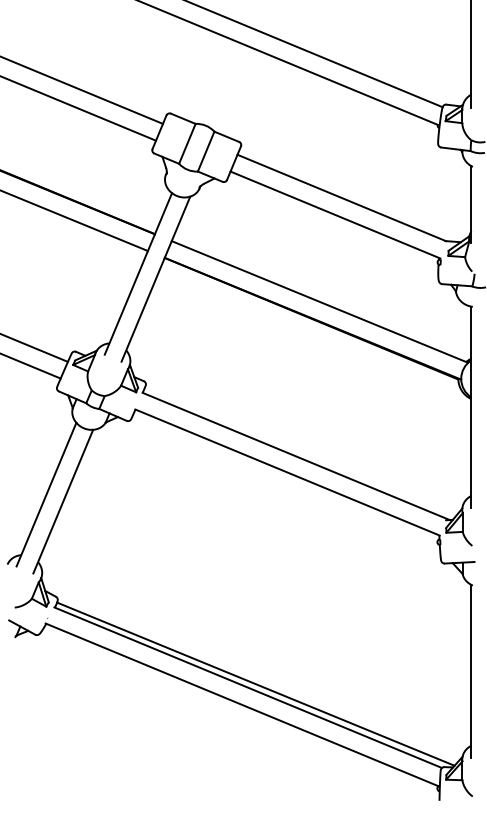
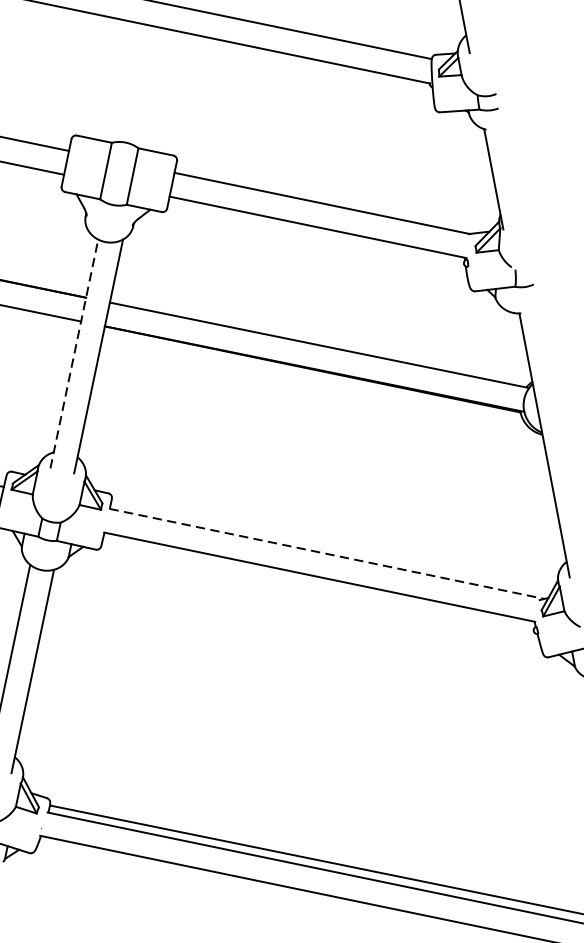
line: (138, 273) -> (74, 353), solid -> dashed
line: (296, 456) -> (327, 553), solid -> dashed

